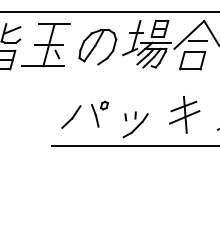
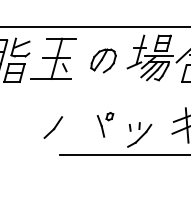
part: (97, 47) -> (103, 61), size x0.7
part: (71, 116) -> (53, 127), moved

